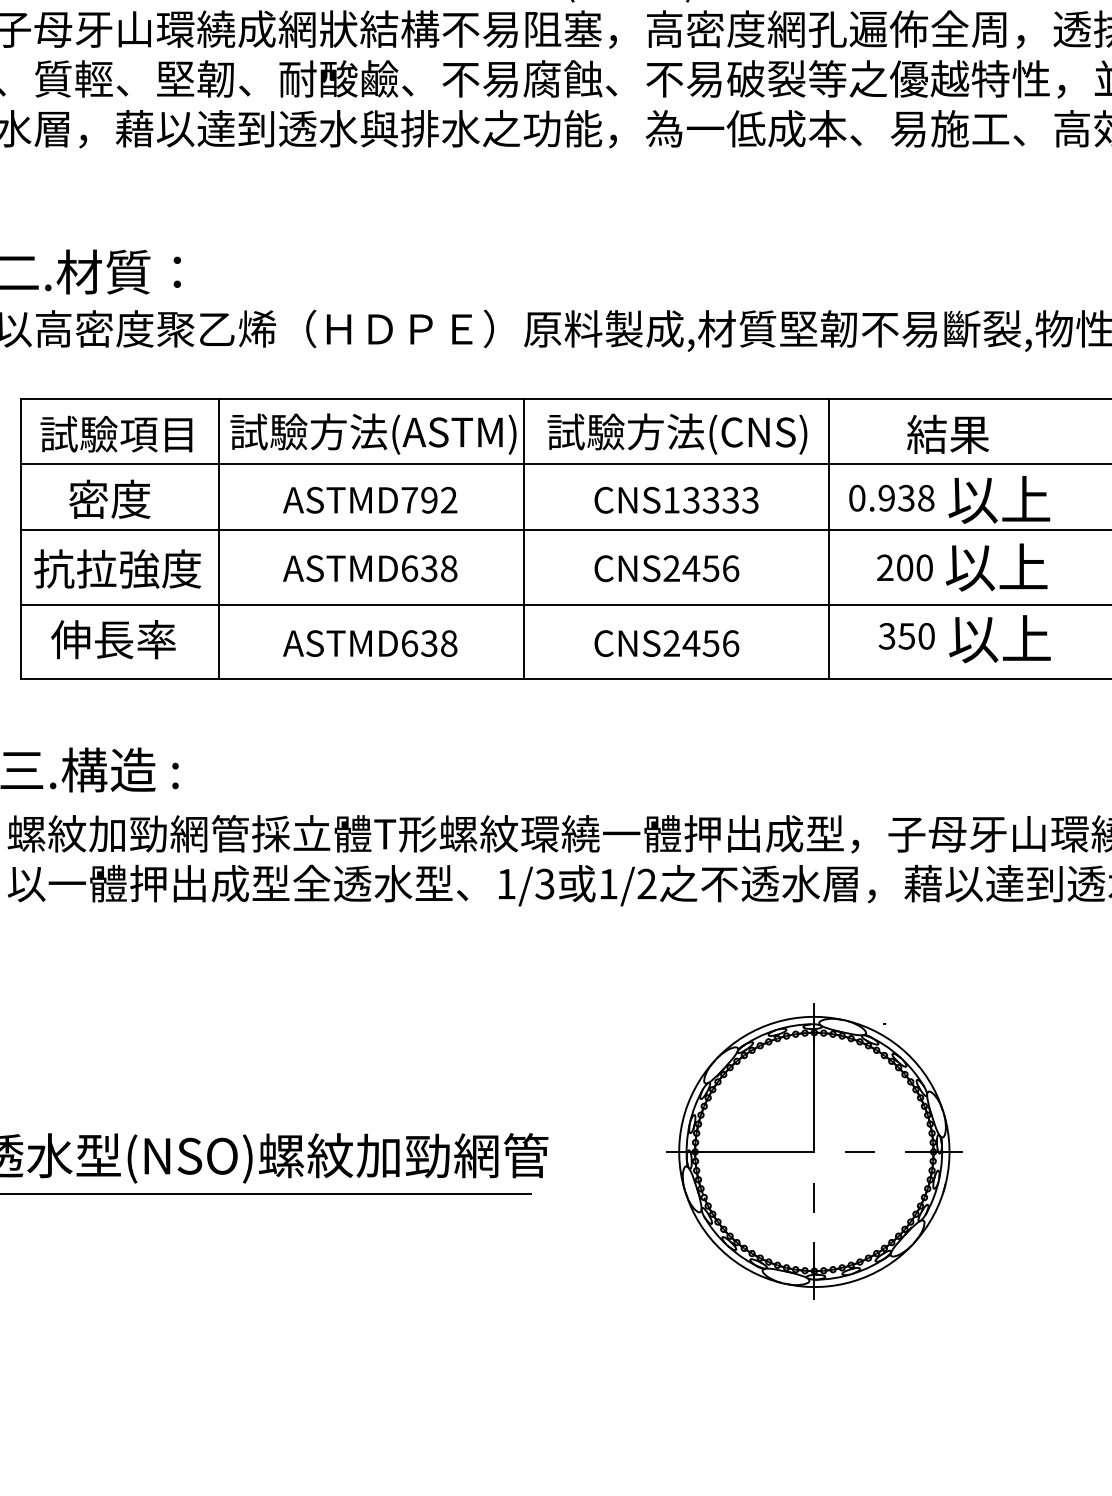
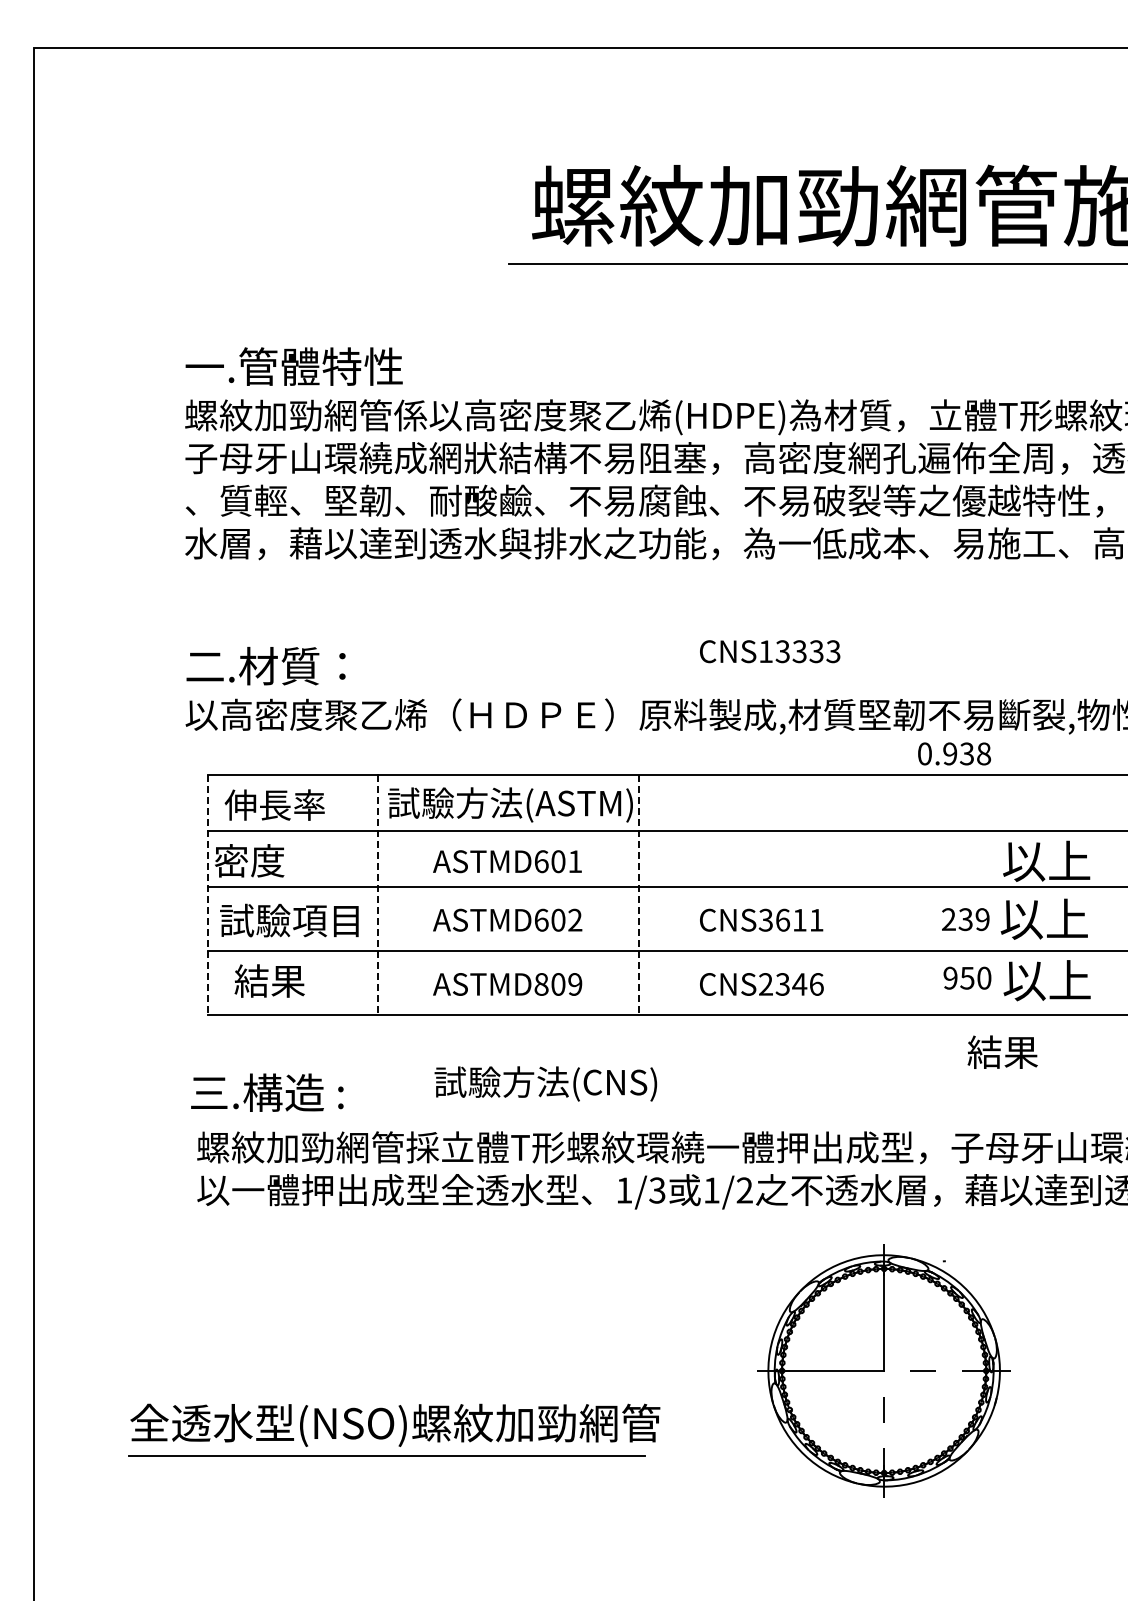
text: (115, 433) -> (289, 804), 試驗項目 -> 伸長率
text: (677, 433) -> (545, 1083), moved
text: (947, 433) -> (1002, 1051), moved
text: (891, 497) -> (954, 753), moved
text: (109, 498) -> (249, 860), moved
text: (429, 500) -> (558, 861), ASTMD792 -> ASTMD601
text: (677, 500) -> (770, 651), moved
line: (20, 539) -> (208, 895), solid -> dashed
line: (219, 539) -> (378, 895), solid -> dashed
line: (524, 539) -> (639, 895), solid -> dashed
line: (828, 539) -> (900, 895), removed
text: (438, 567) -> (566, 919), ASTMD638 -> ASTMD602
text: (700, 567) -> (790, 919), CNS2456 -> CNS3611
text: (913, 567) -> (973, 919), 200 -> 239
text: (116, 568) -> (290, 920), 抗拉強度 -> 試驗項目
text: (887, 636) -> (950, 978), 350 -> 950
text: (113, 638) -> (287, 980), 伸長率 -> 結果
text: (429, 643) -> (558, 984), ASTMD638 -> ASTMD809
text: (701, 643) -> (791, 984), CNS2456 -> CNS2346
part: (813, 1151) -> (883, 1370), moved

